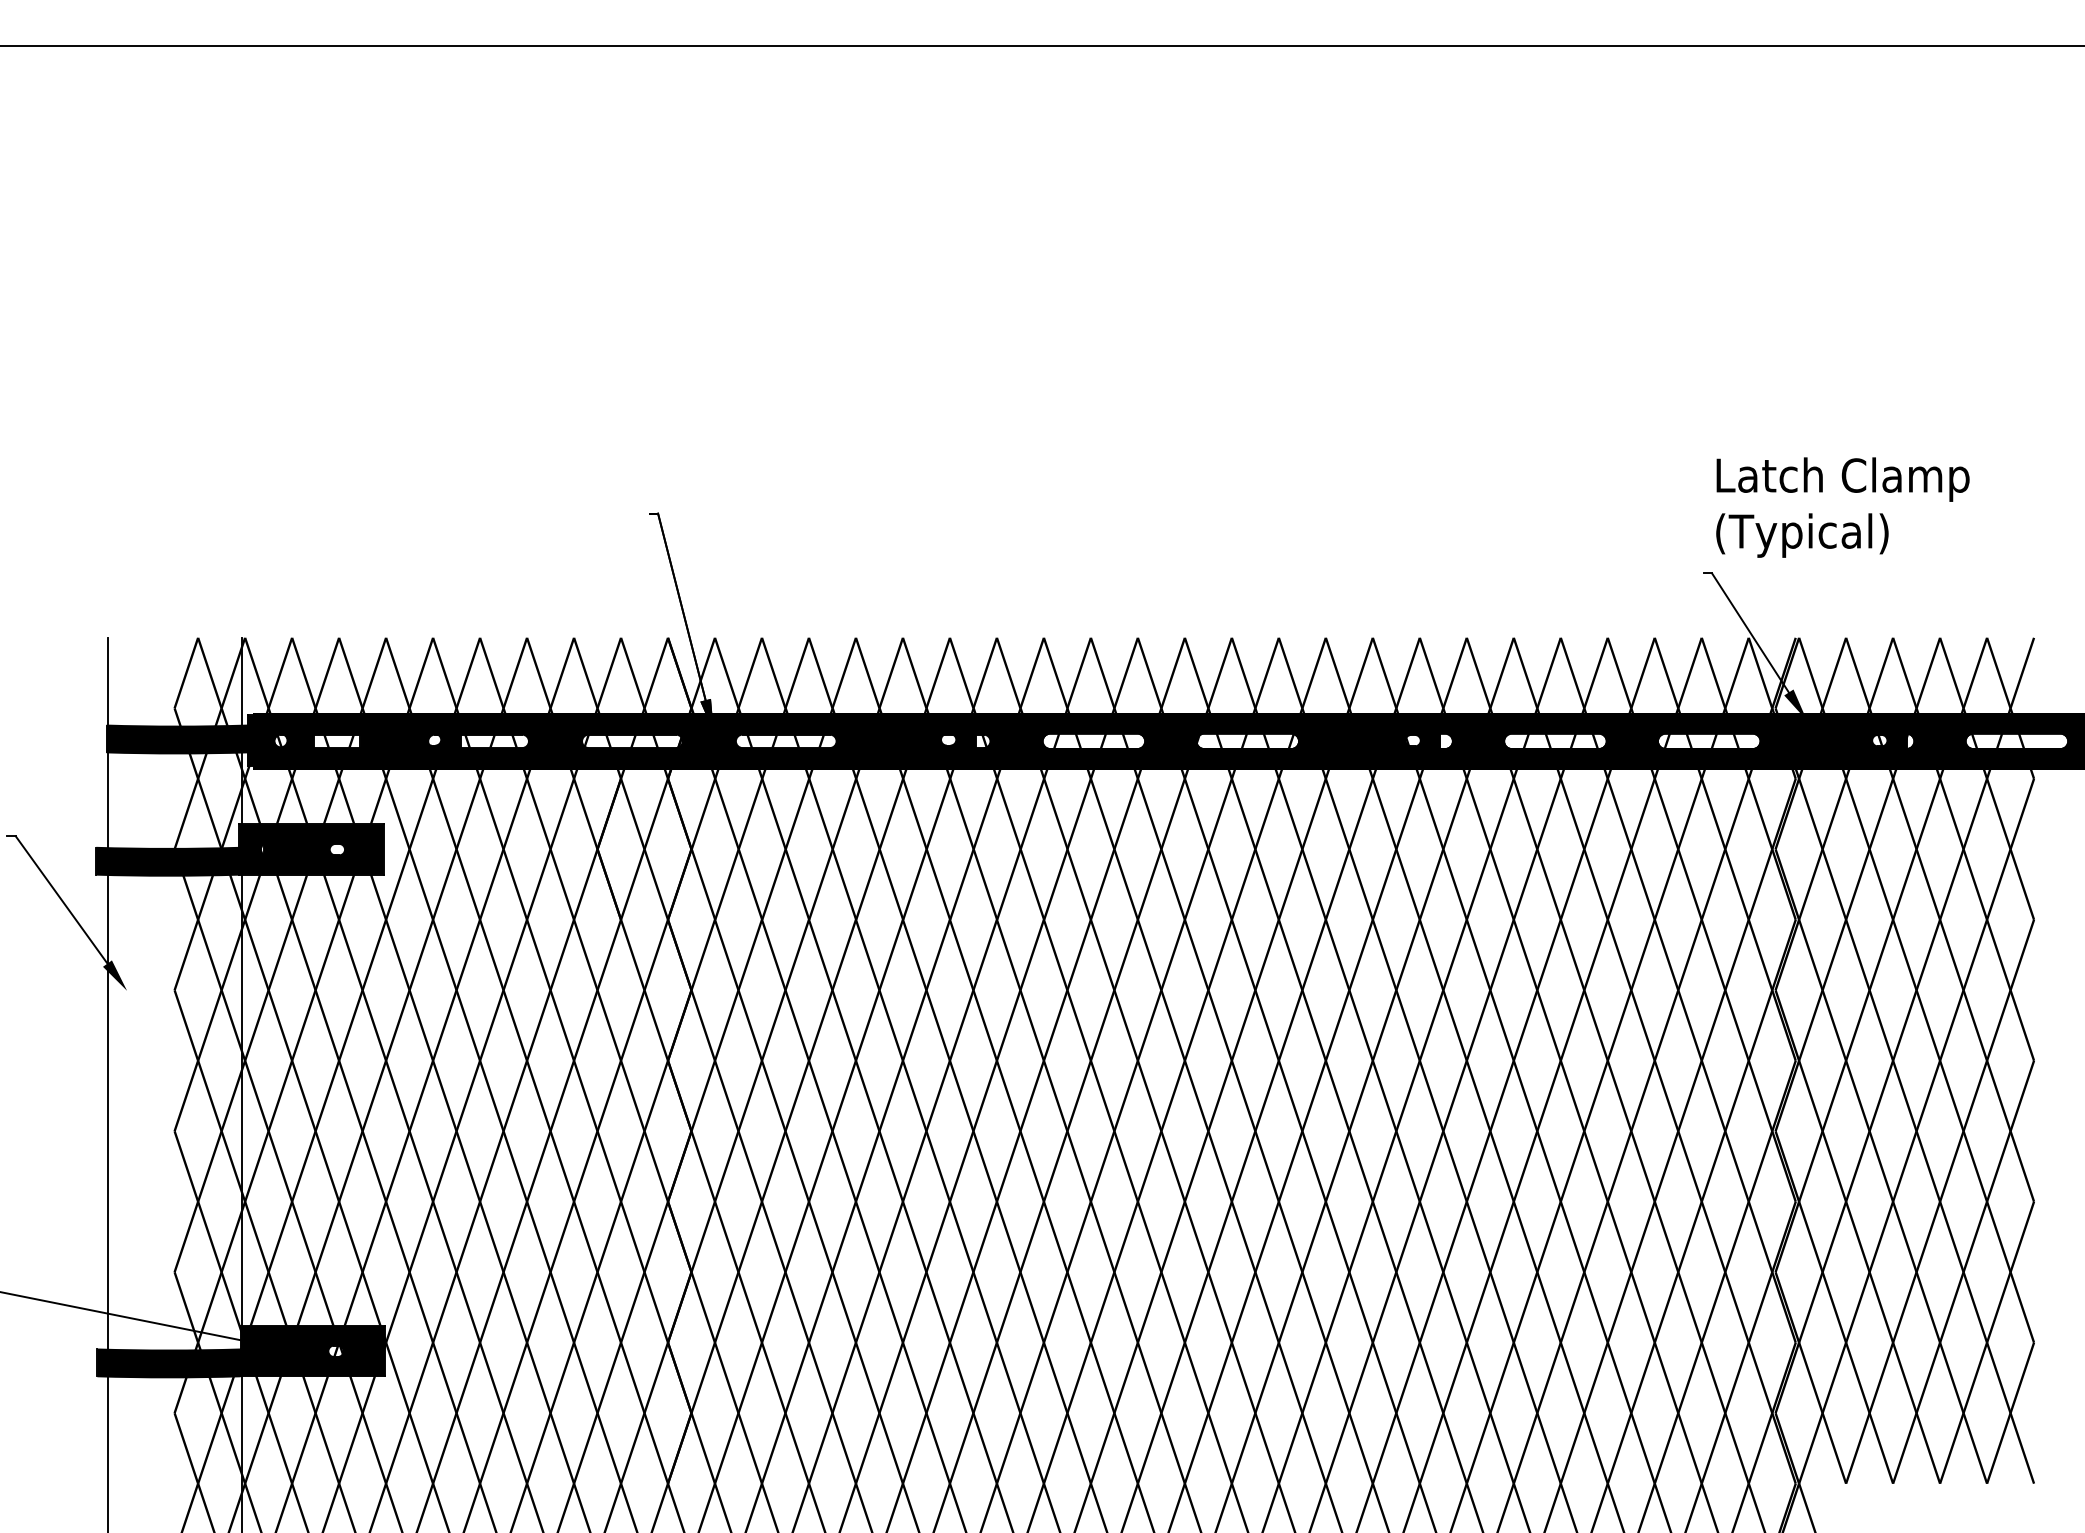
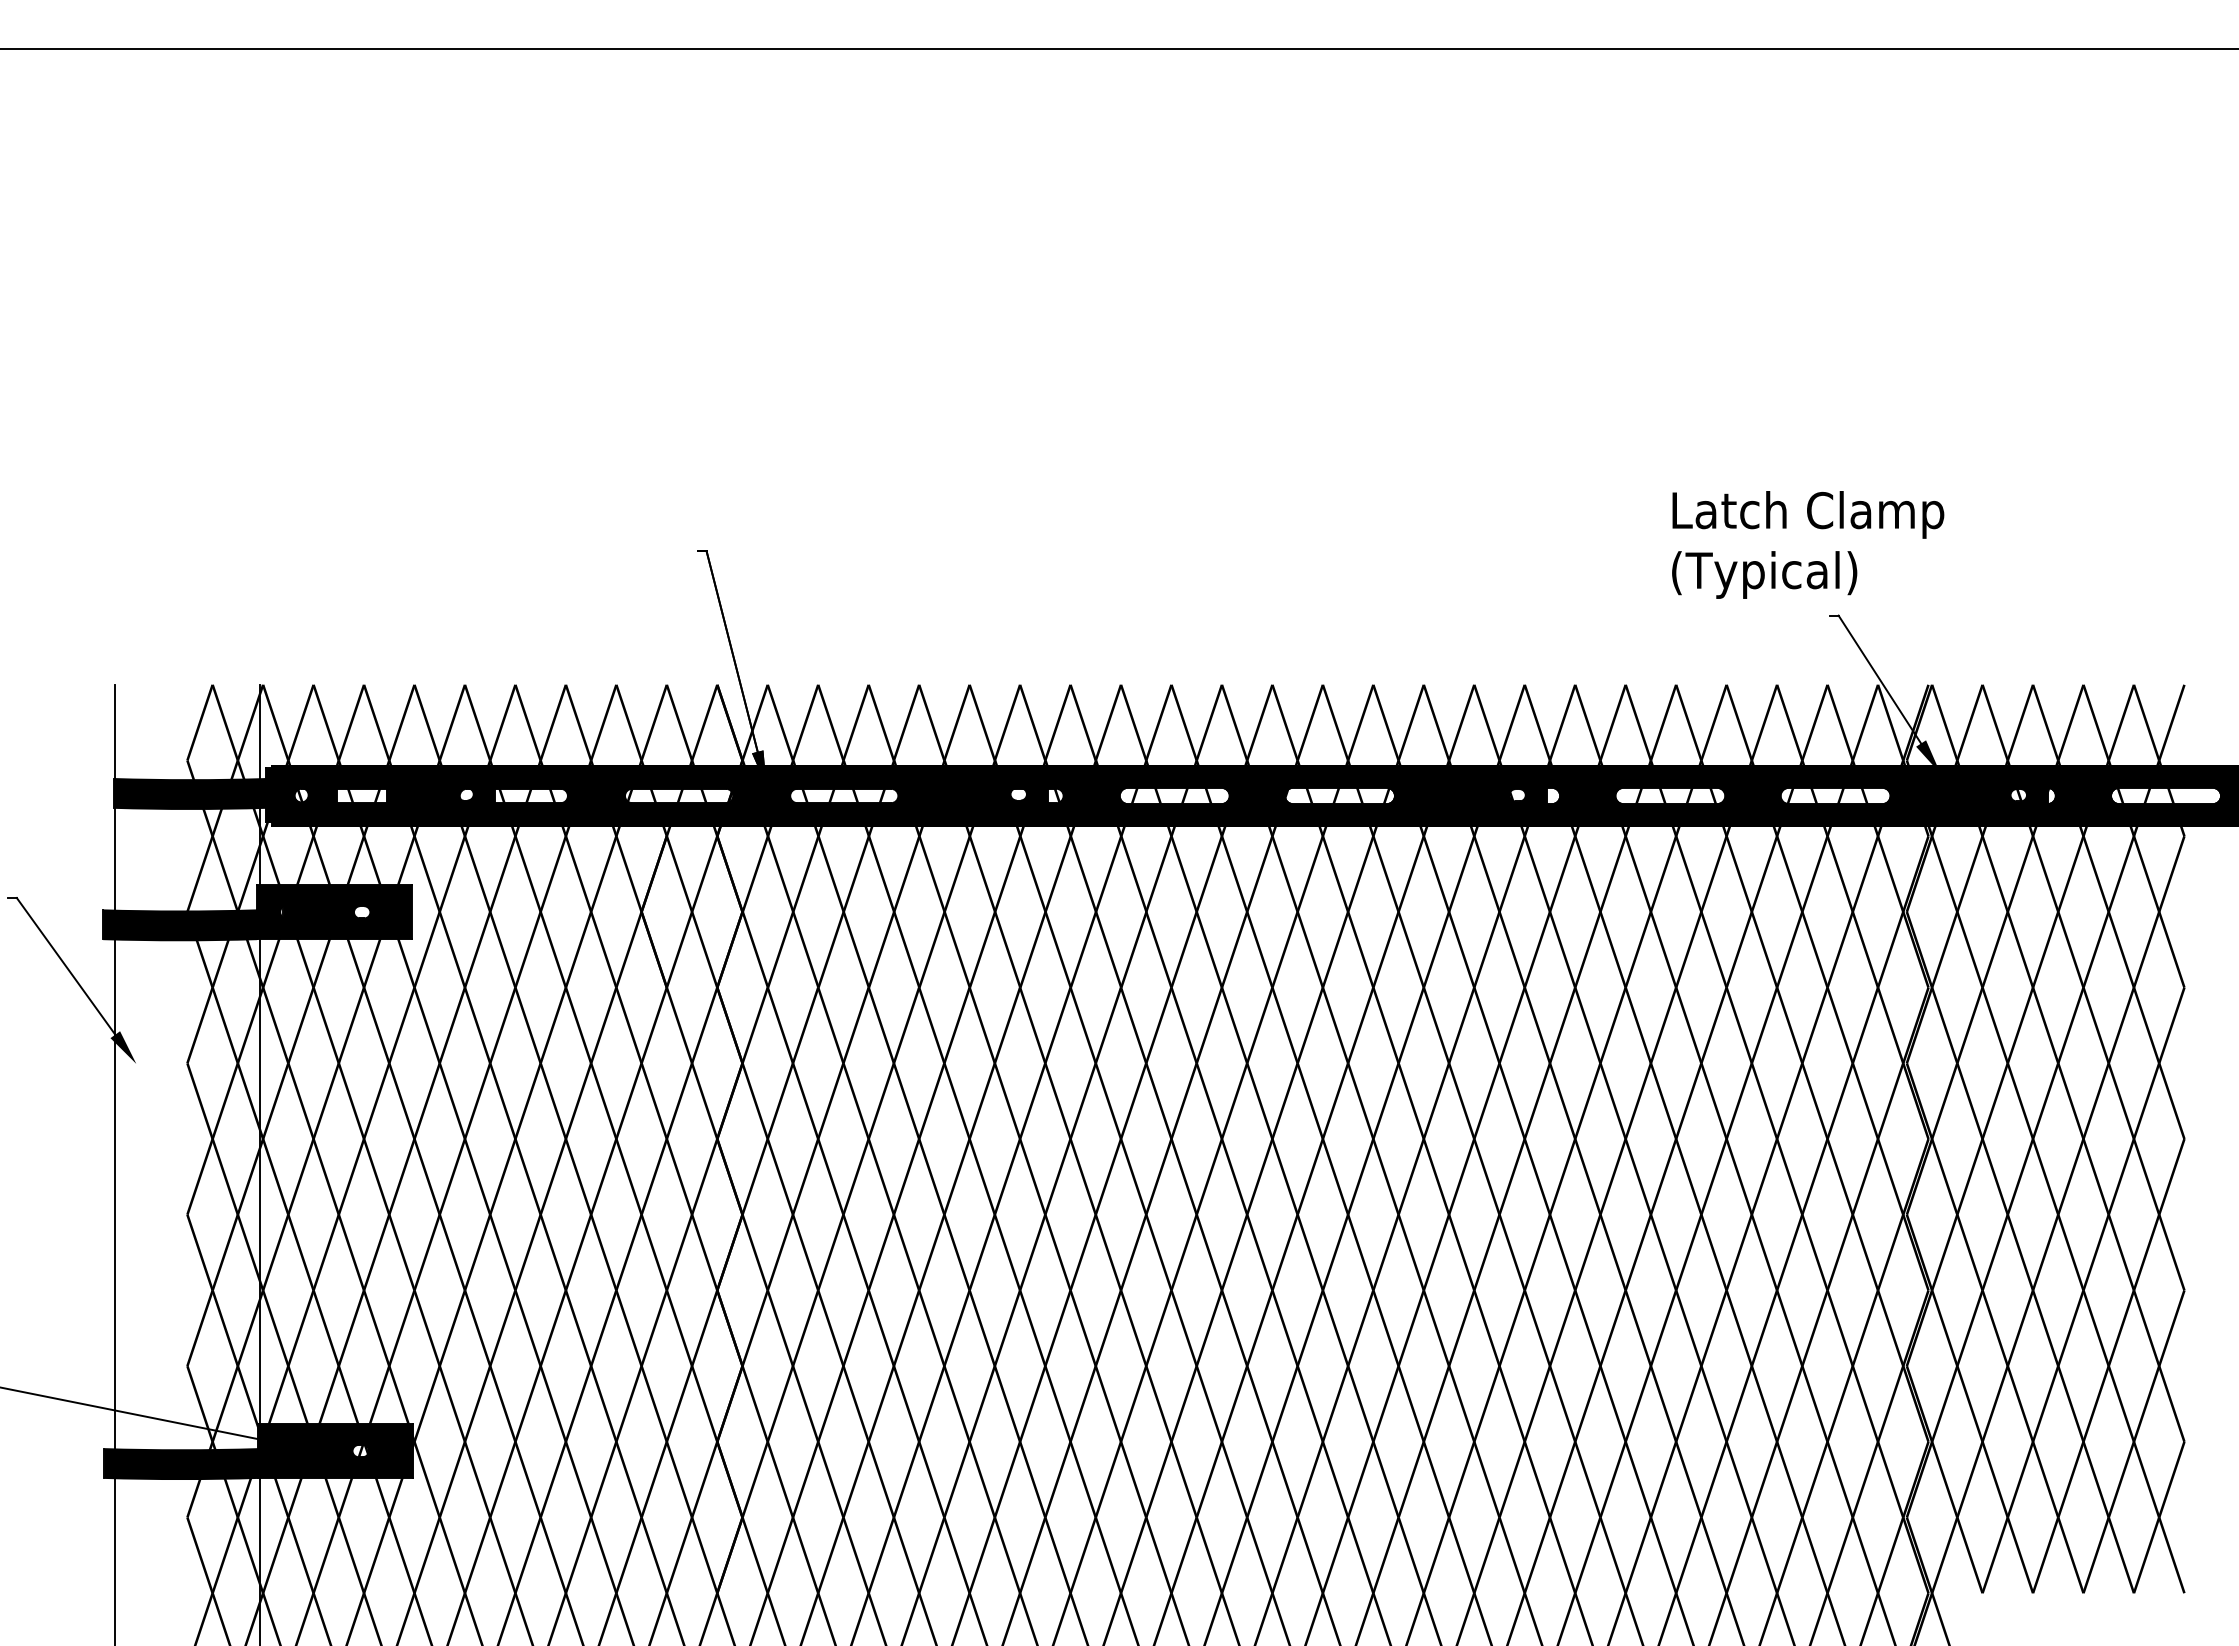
text: (1843, 507) -> (1808, 544), moved

